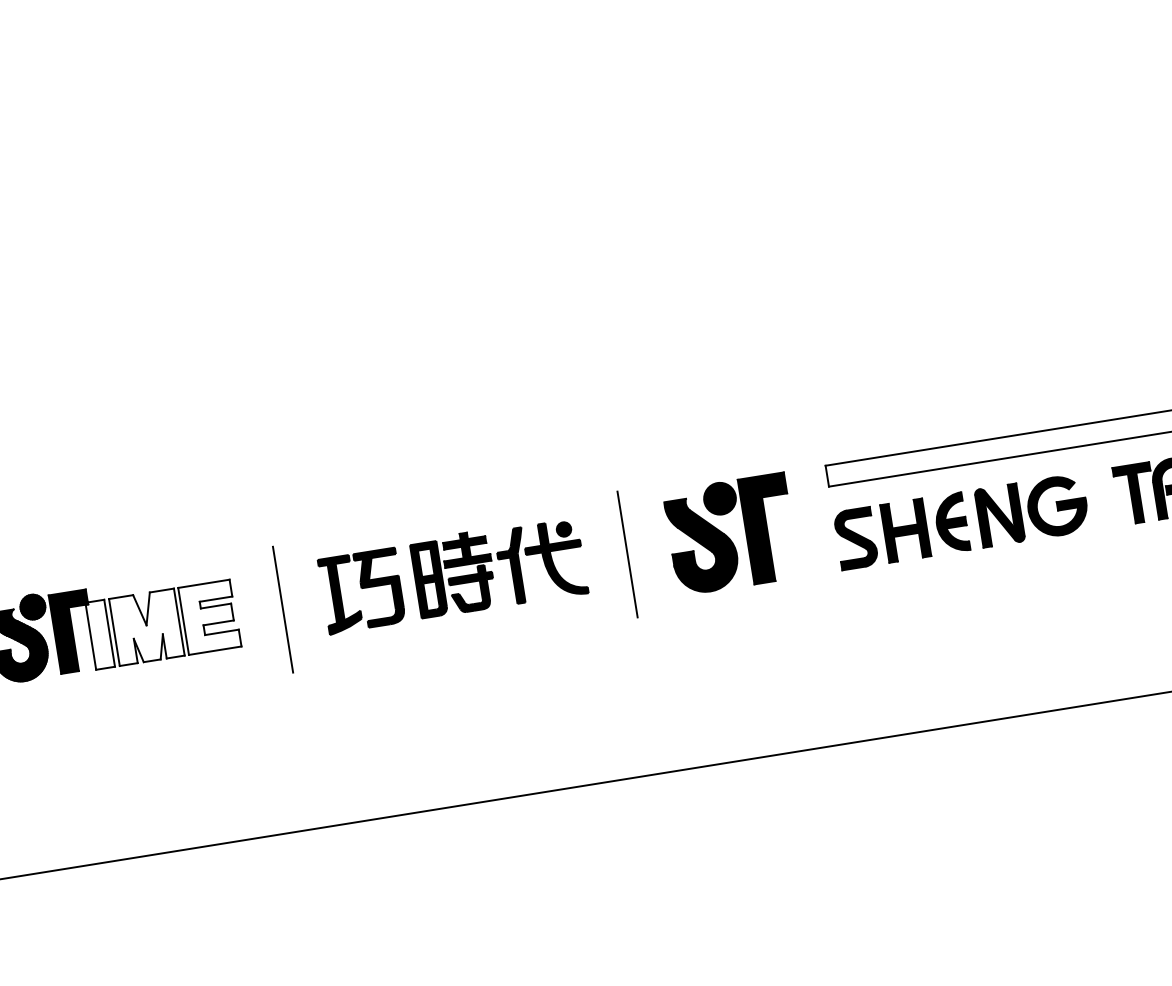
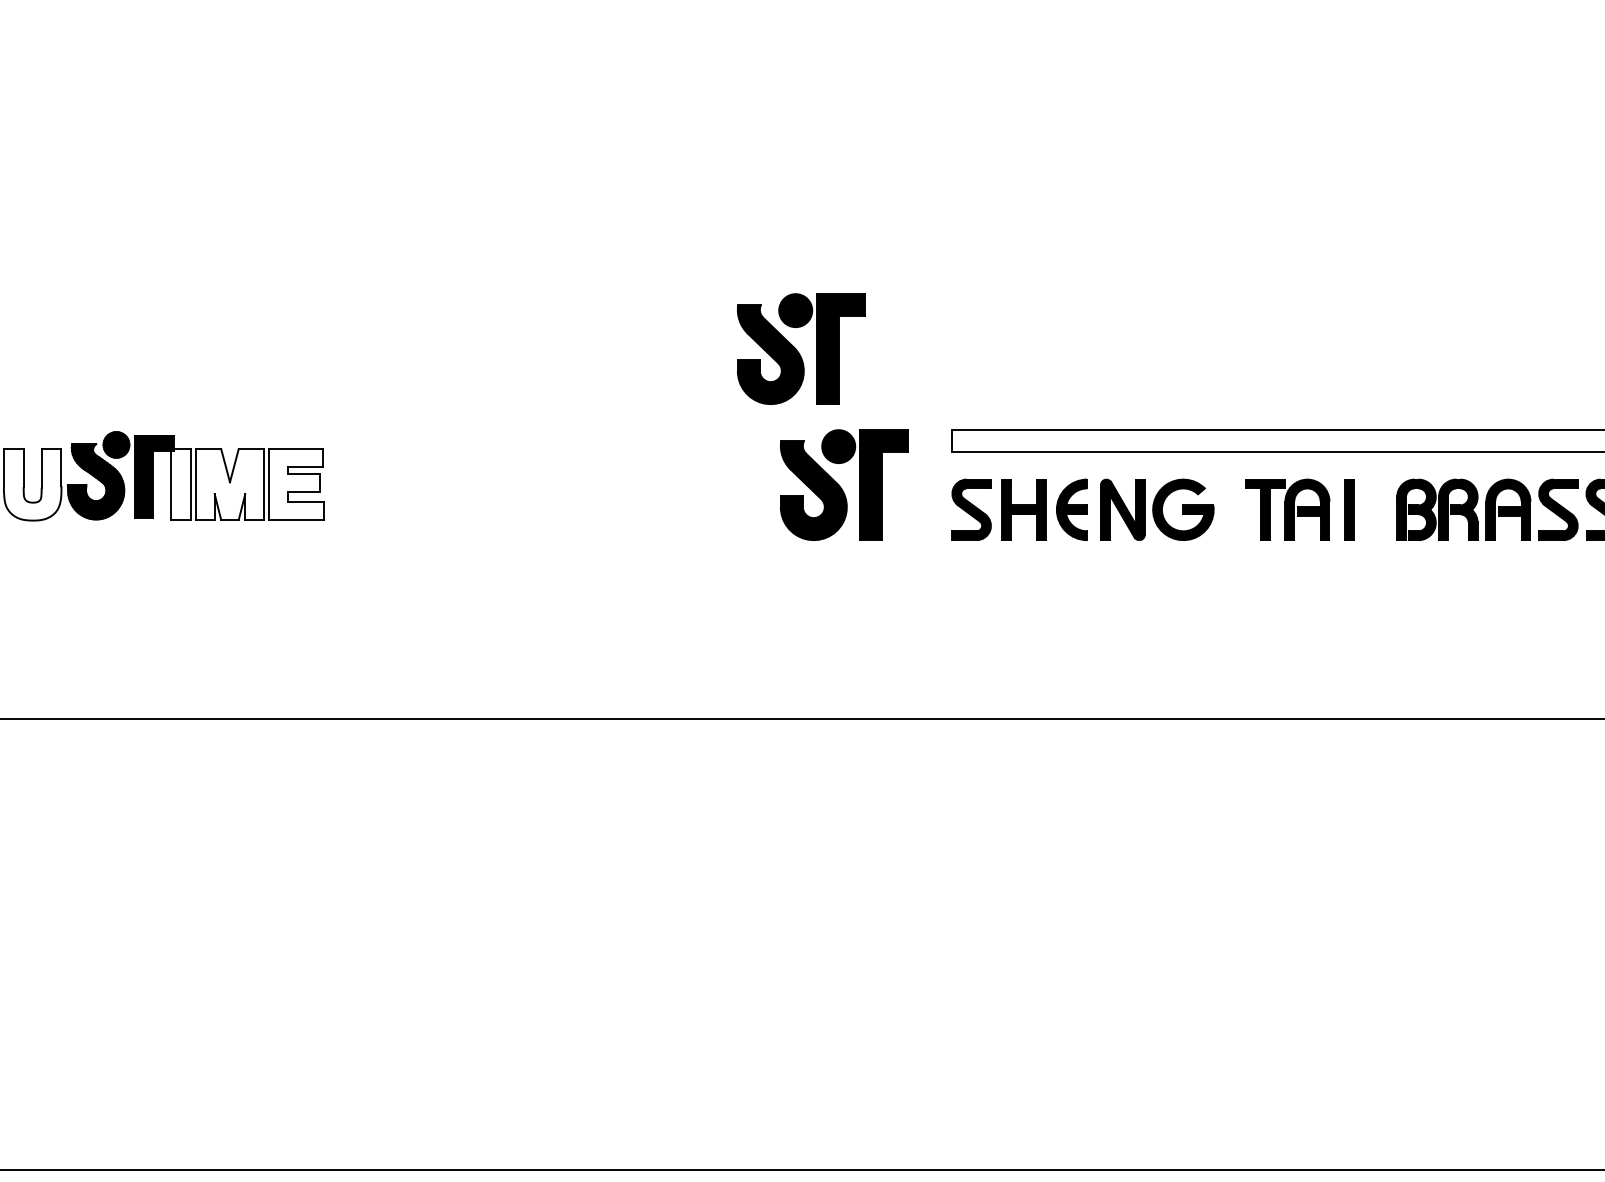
part: (669, 411) -> (801, 348), added
line: (627, 554) -> (734, 488), removed
part: (453, 575) -> (552, 481), removed
line: (283, 609) -> (372, 488), removed

